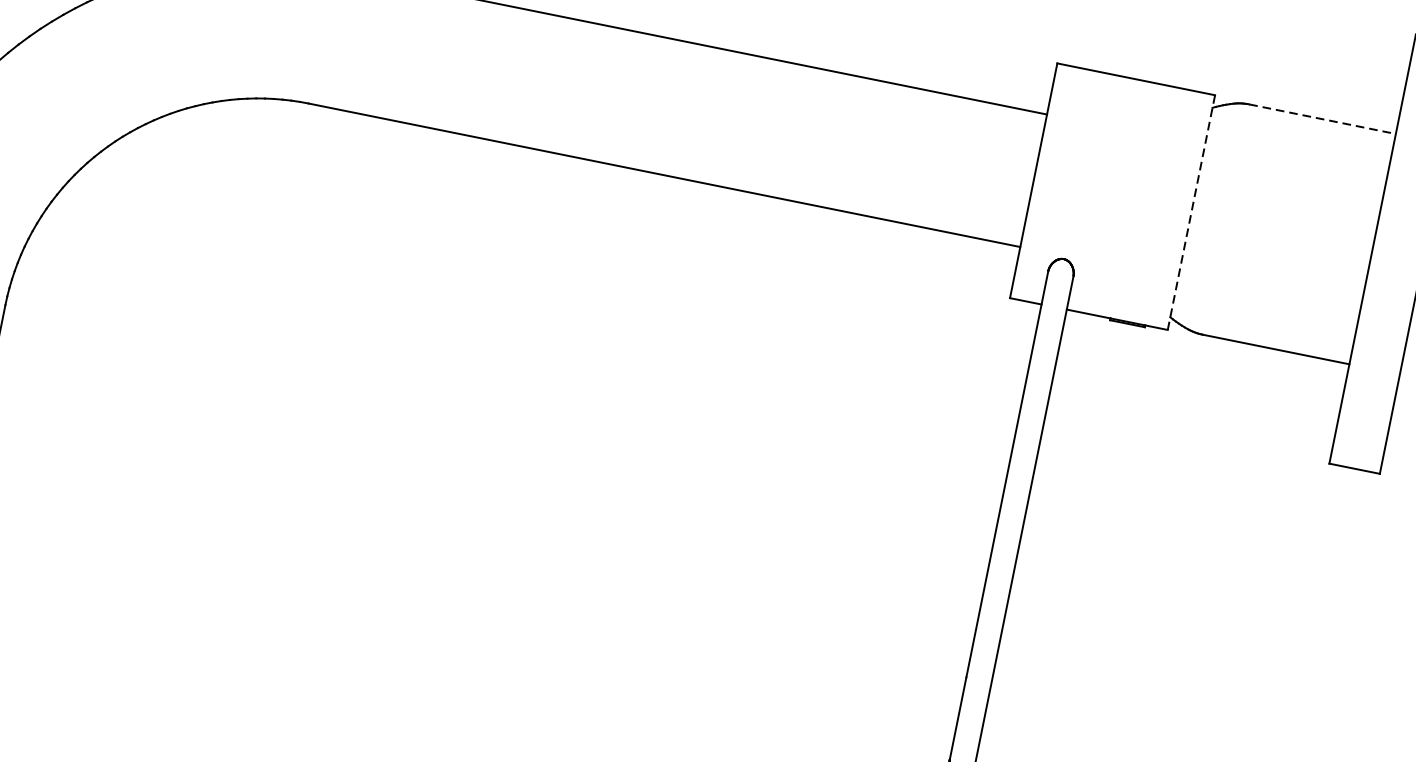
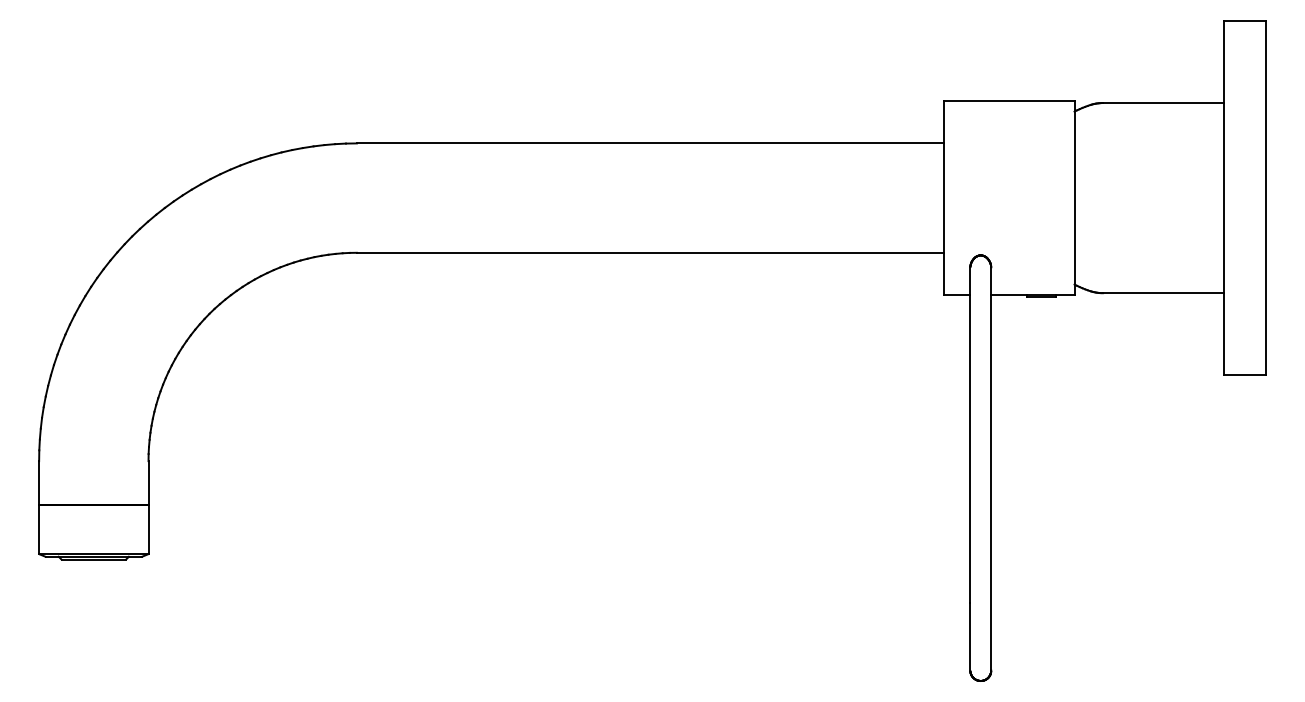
line: (1322, 119) -> (1163, 103), dashed -> solid
line: (1191, 213) -> (1074, 198), dashed -> solid

